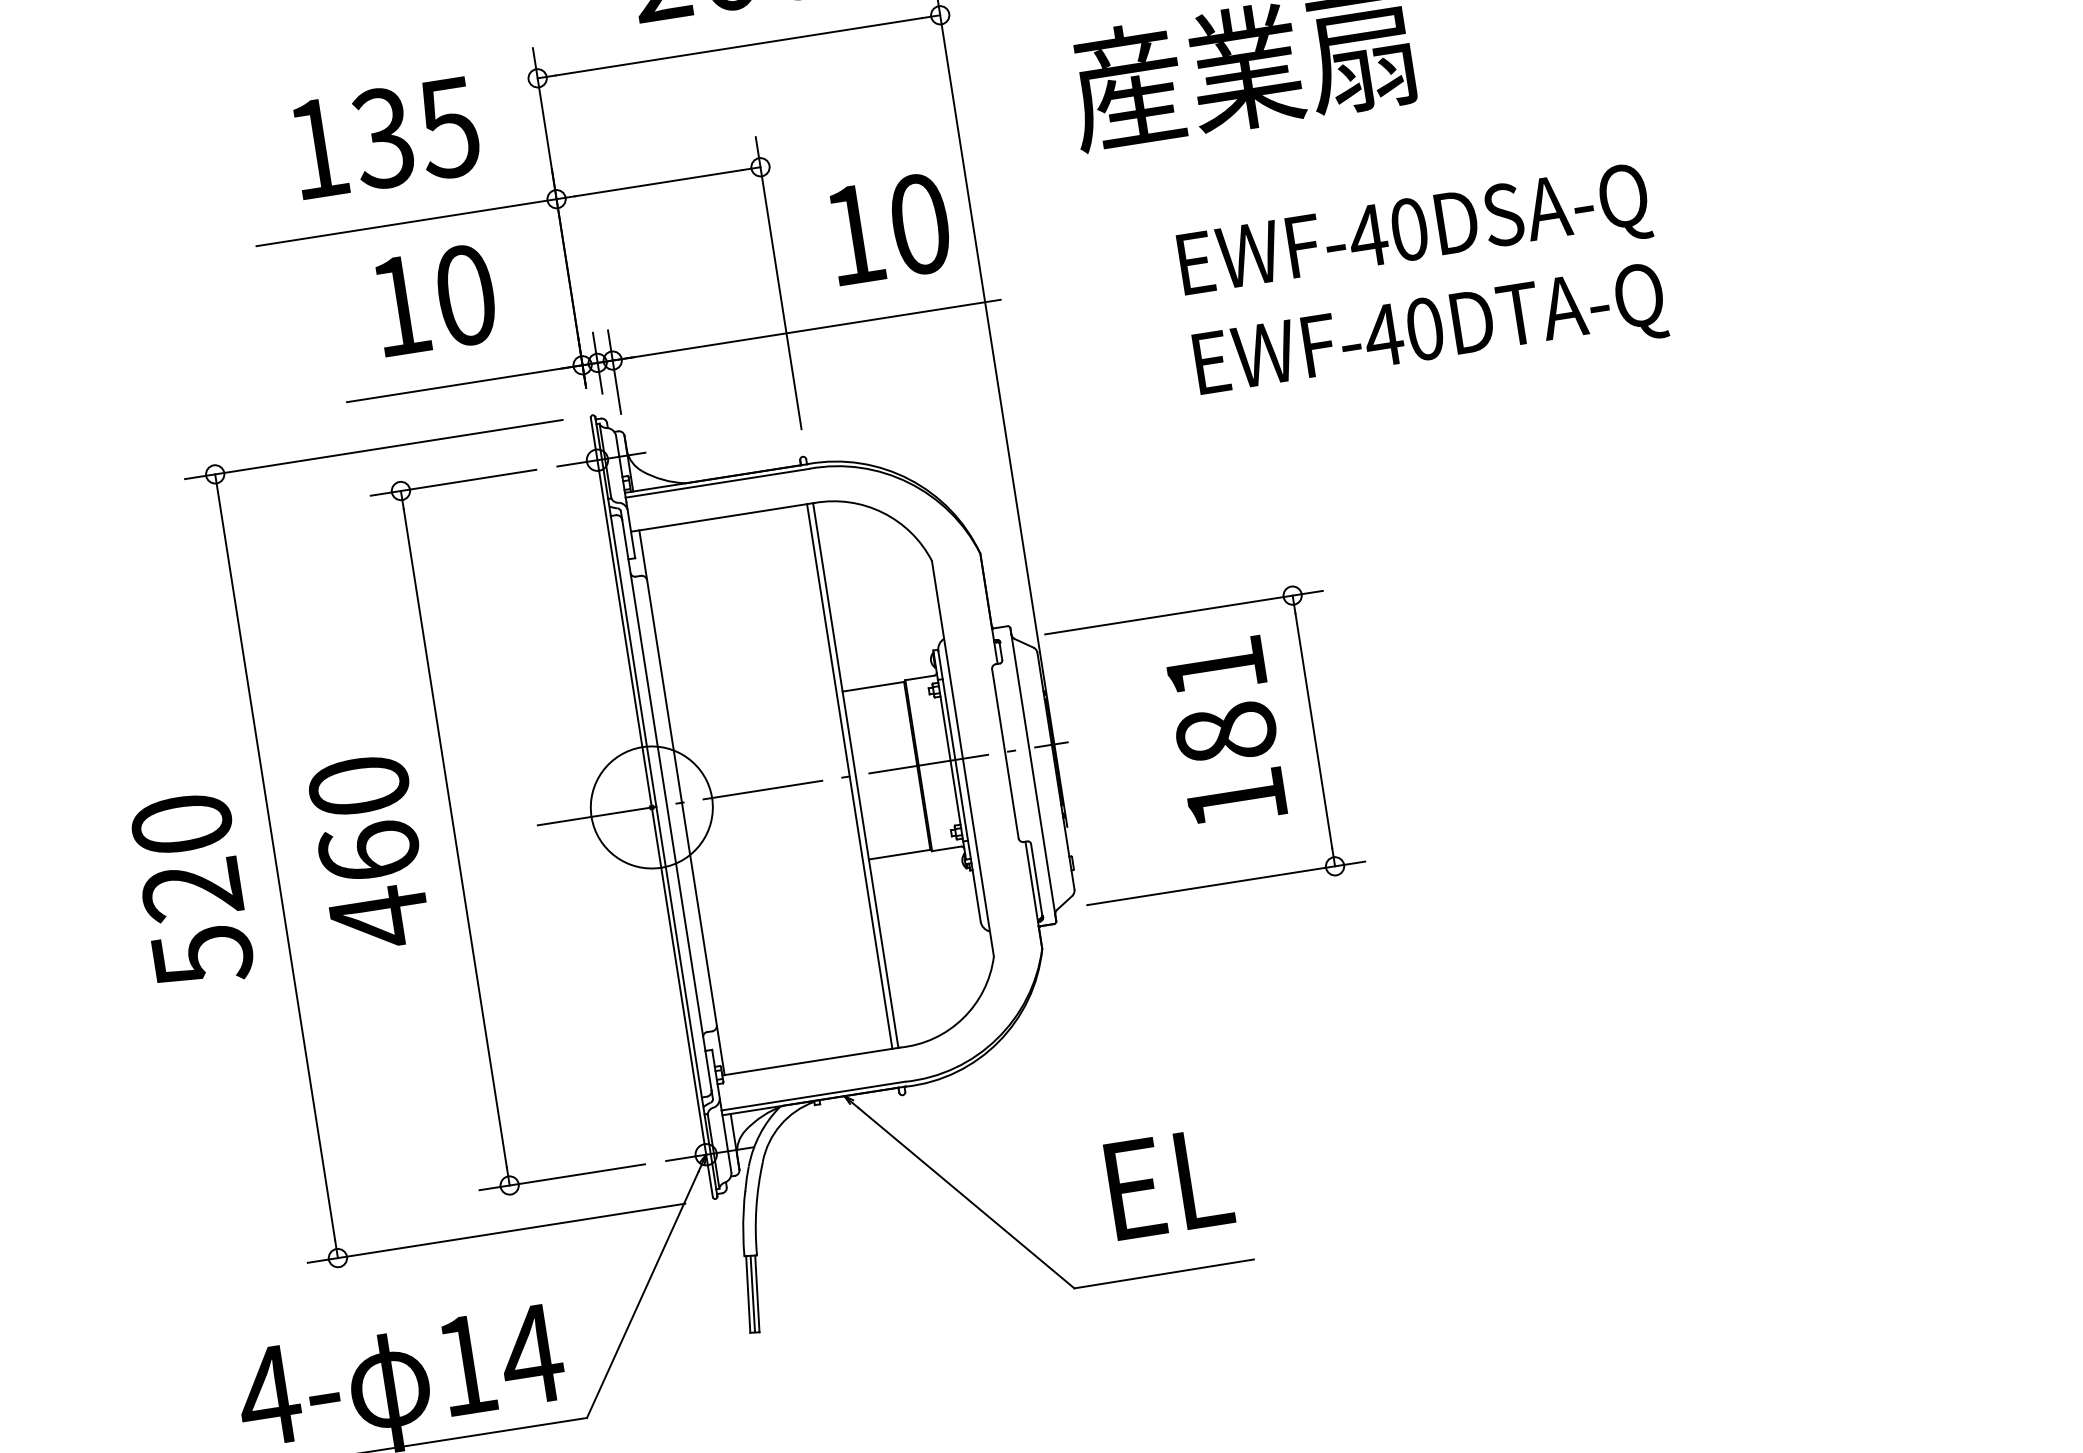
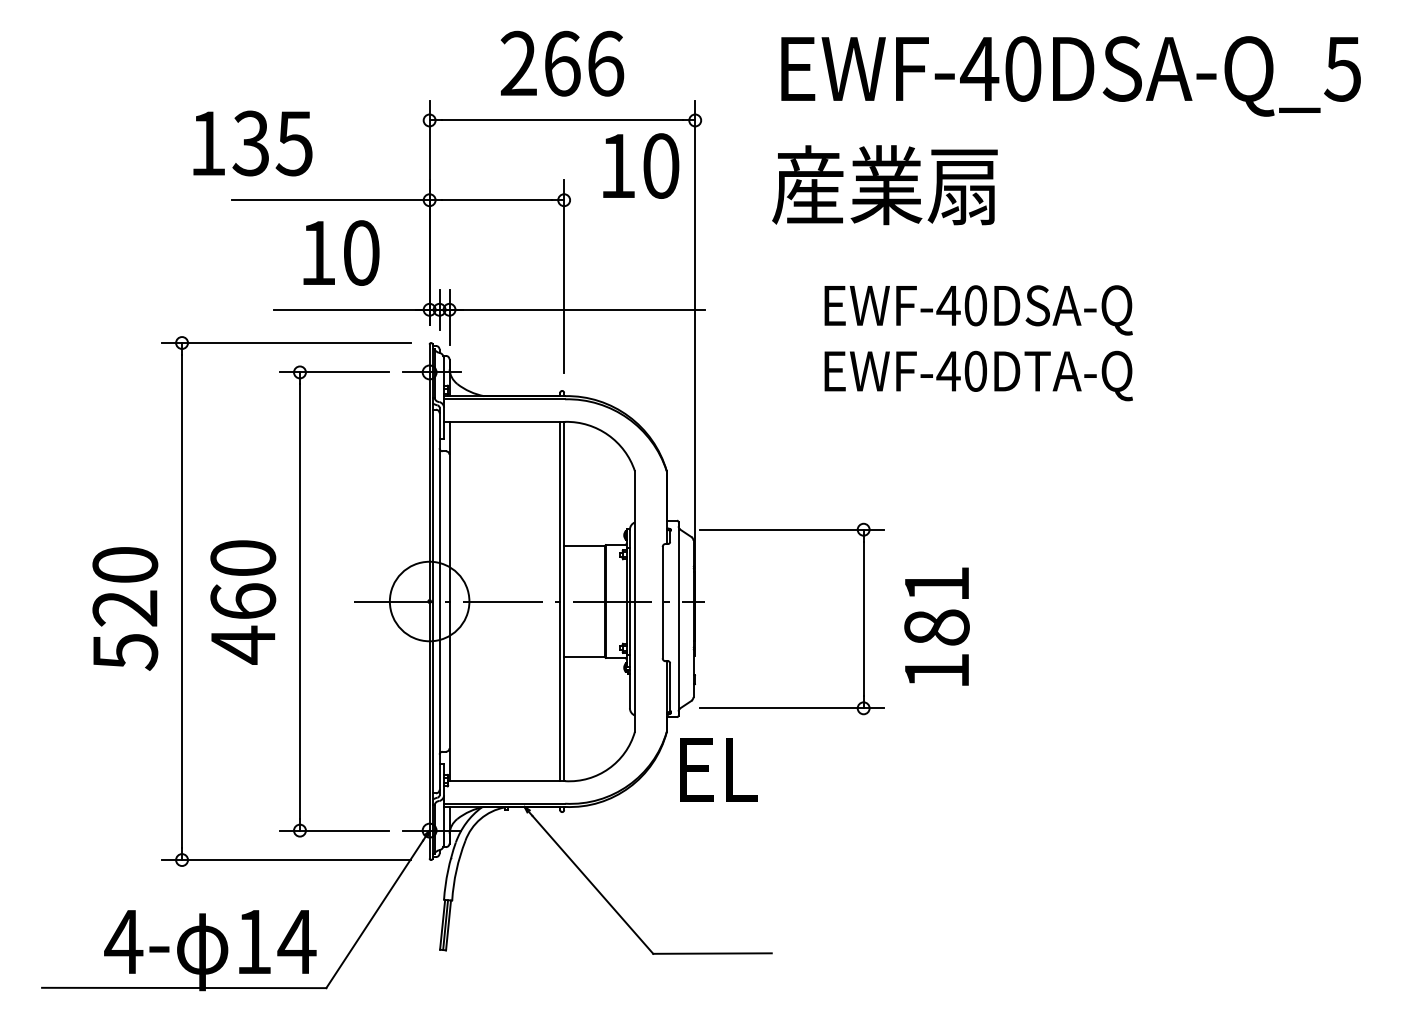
text: (385, 137) -> (252, 143), moved
text: (890, 228) -> (641, 165), moved
text: (1225, 731) -> (936, 626), moved
text: (1168, 1183) -> (718, 769), moved

